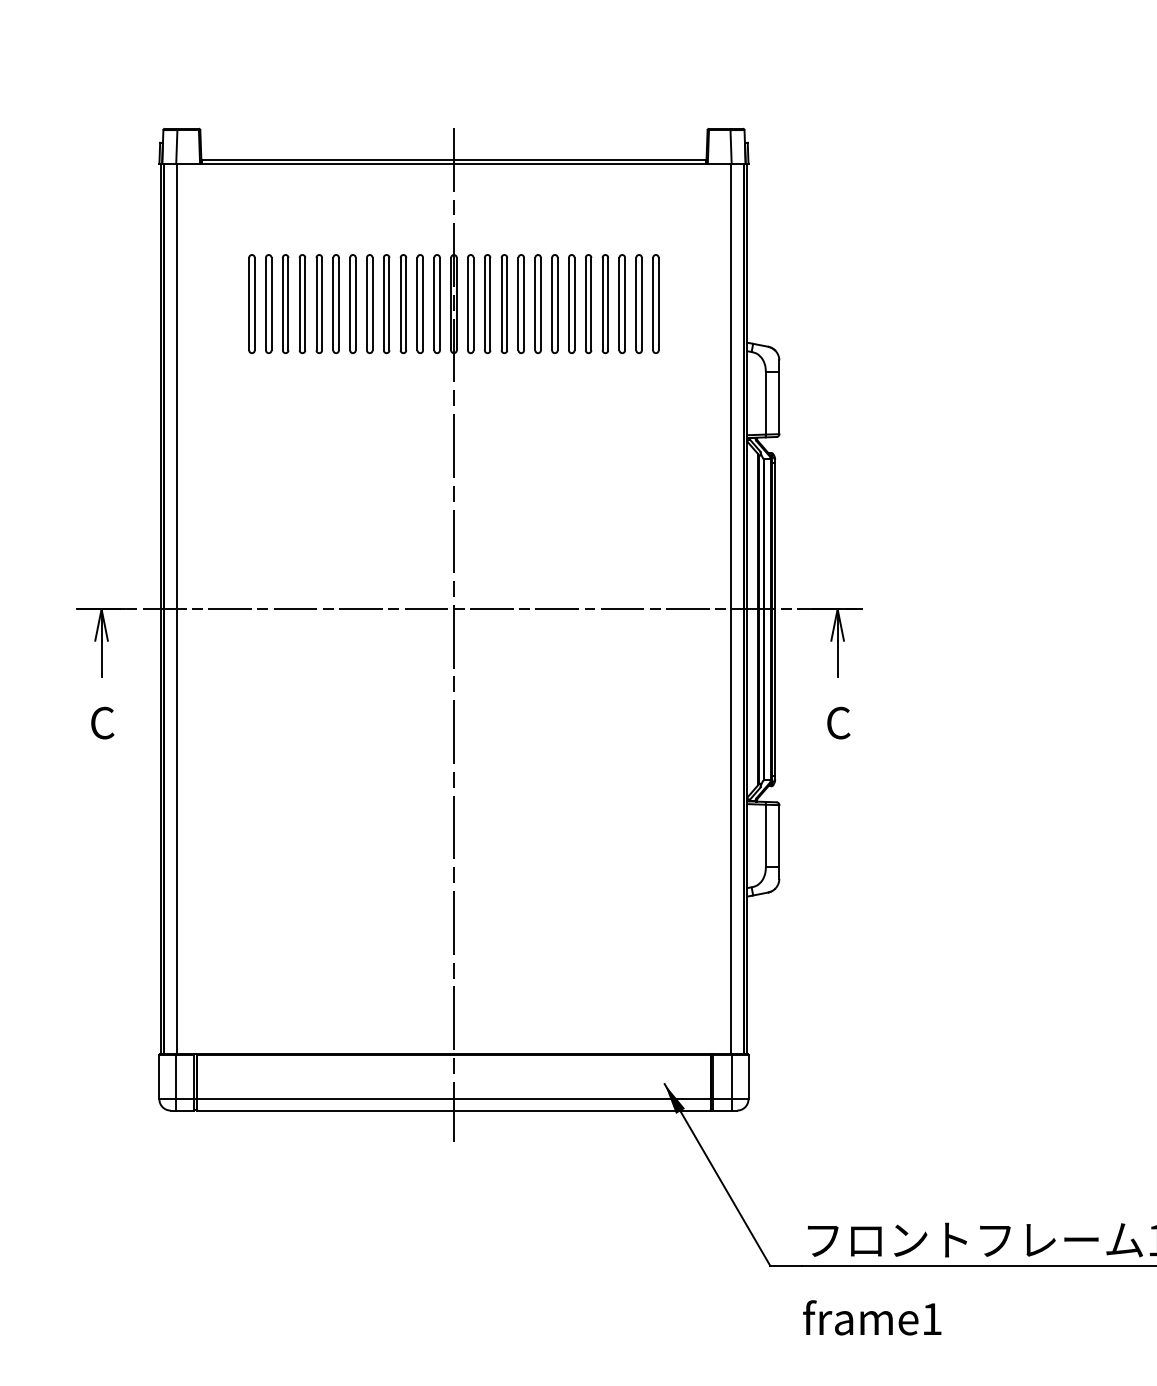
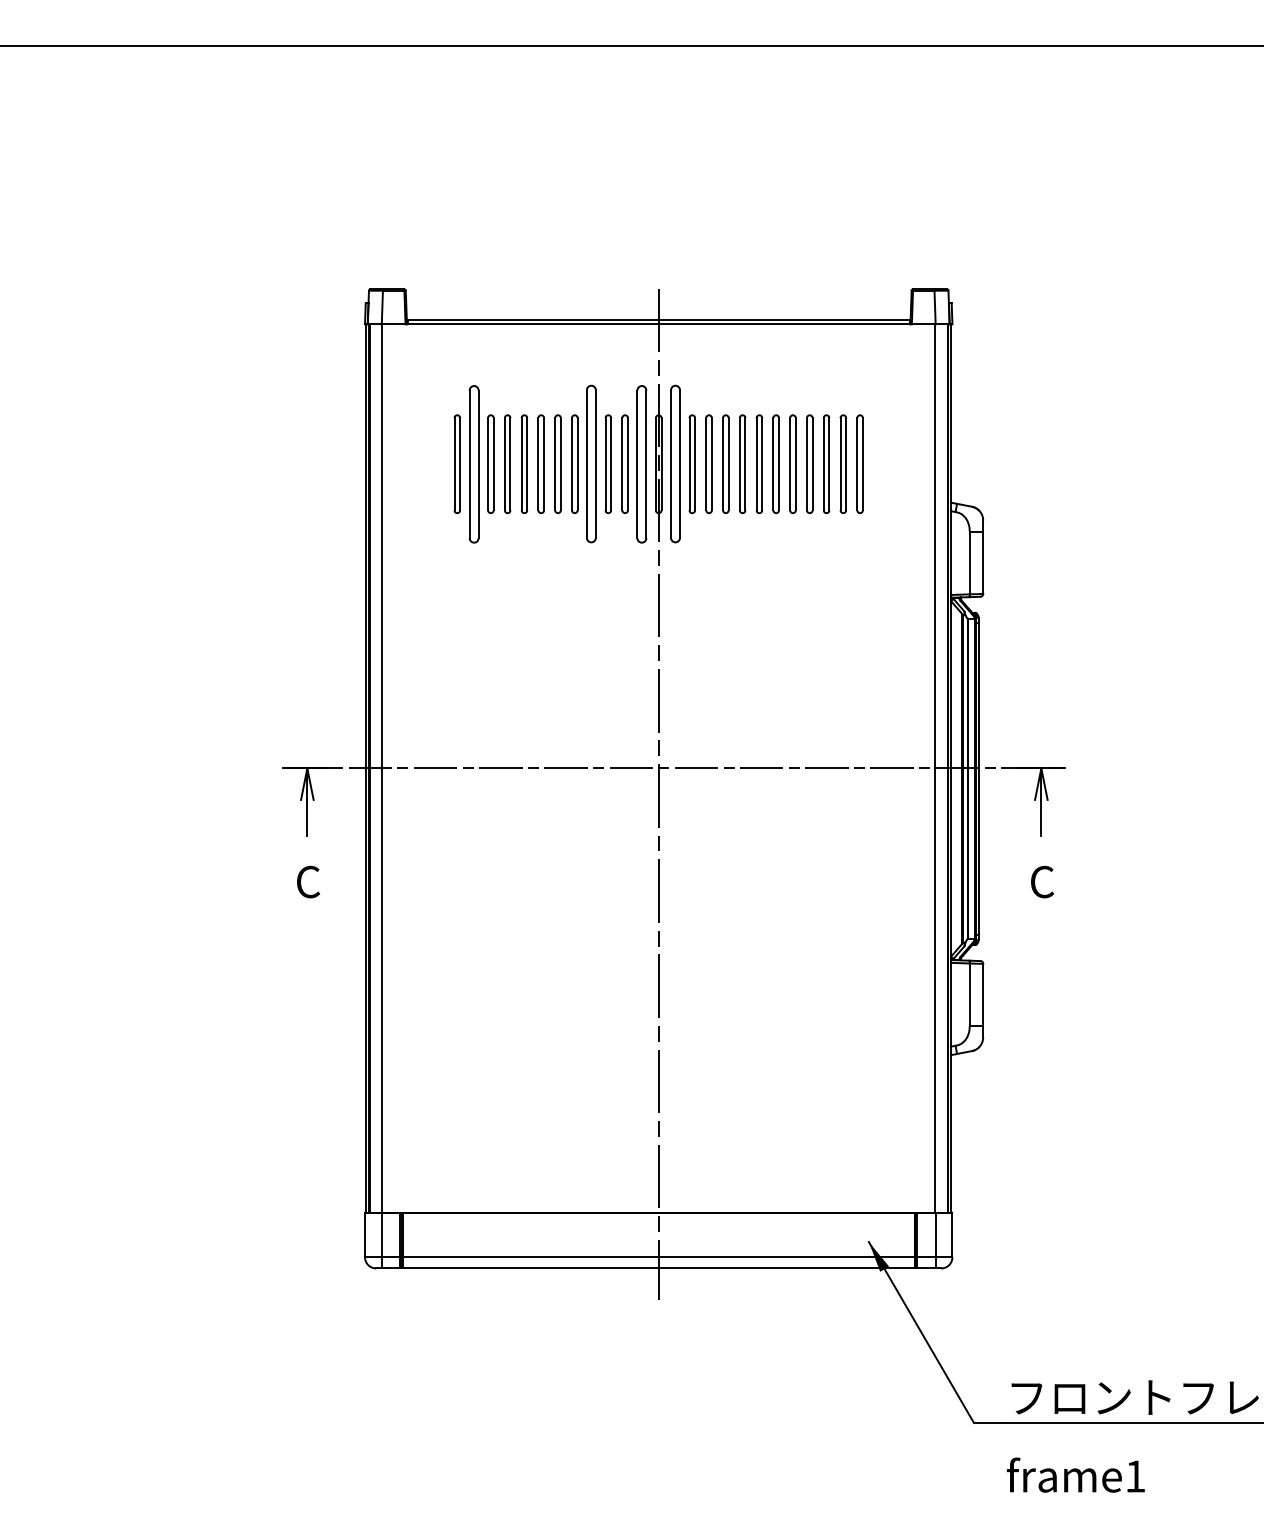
part: (268, 303) -> (473, 463), size x1.6
part: (436, 303) -> (641, 463), size x1.6
part: (386, 304) -> (591, 464), size x1.6
part: (470, 304) -> (675, 464), size x1.6

